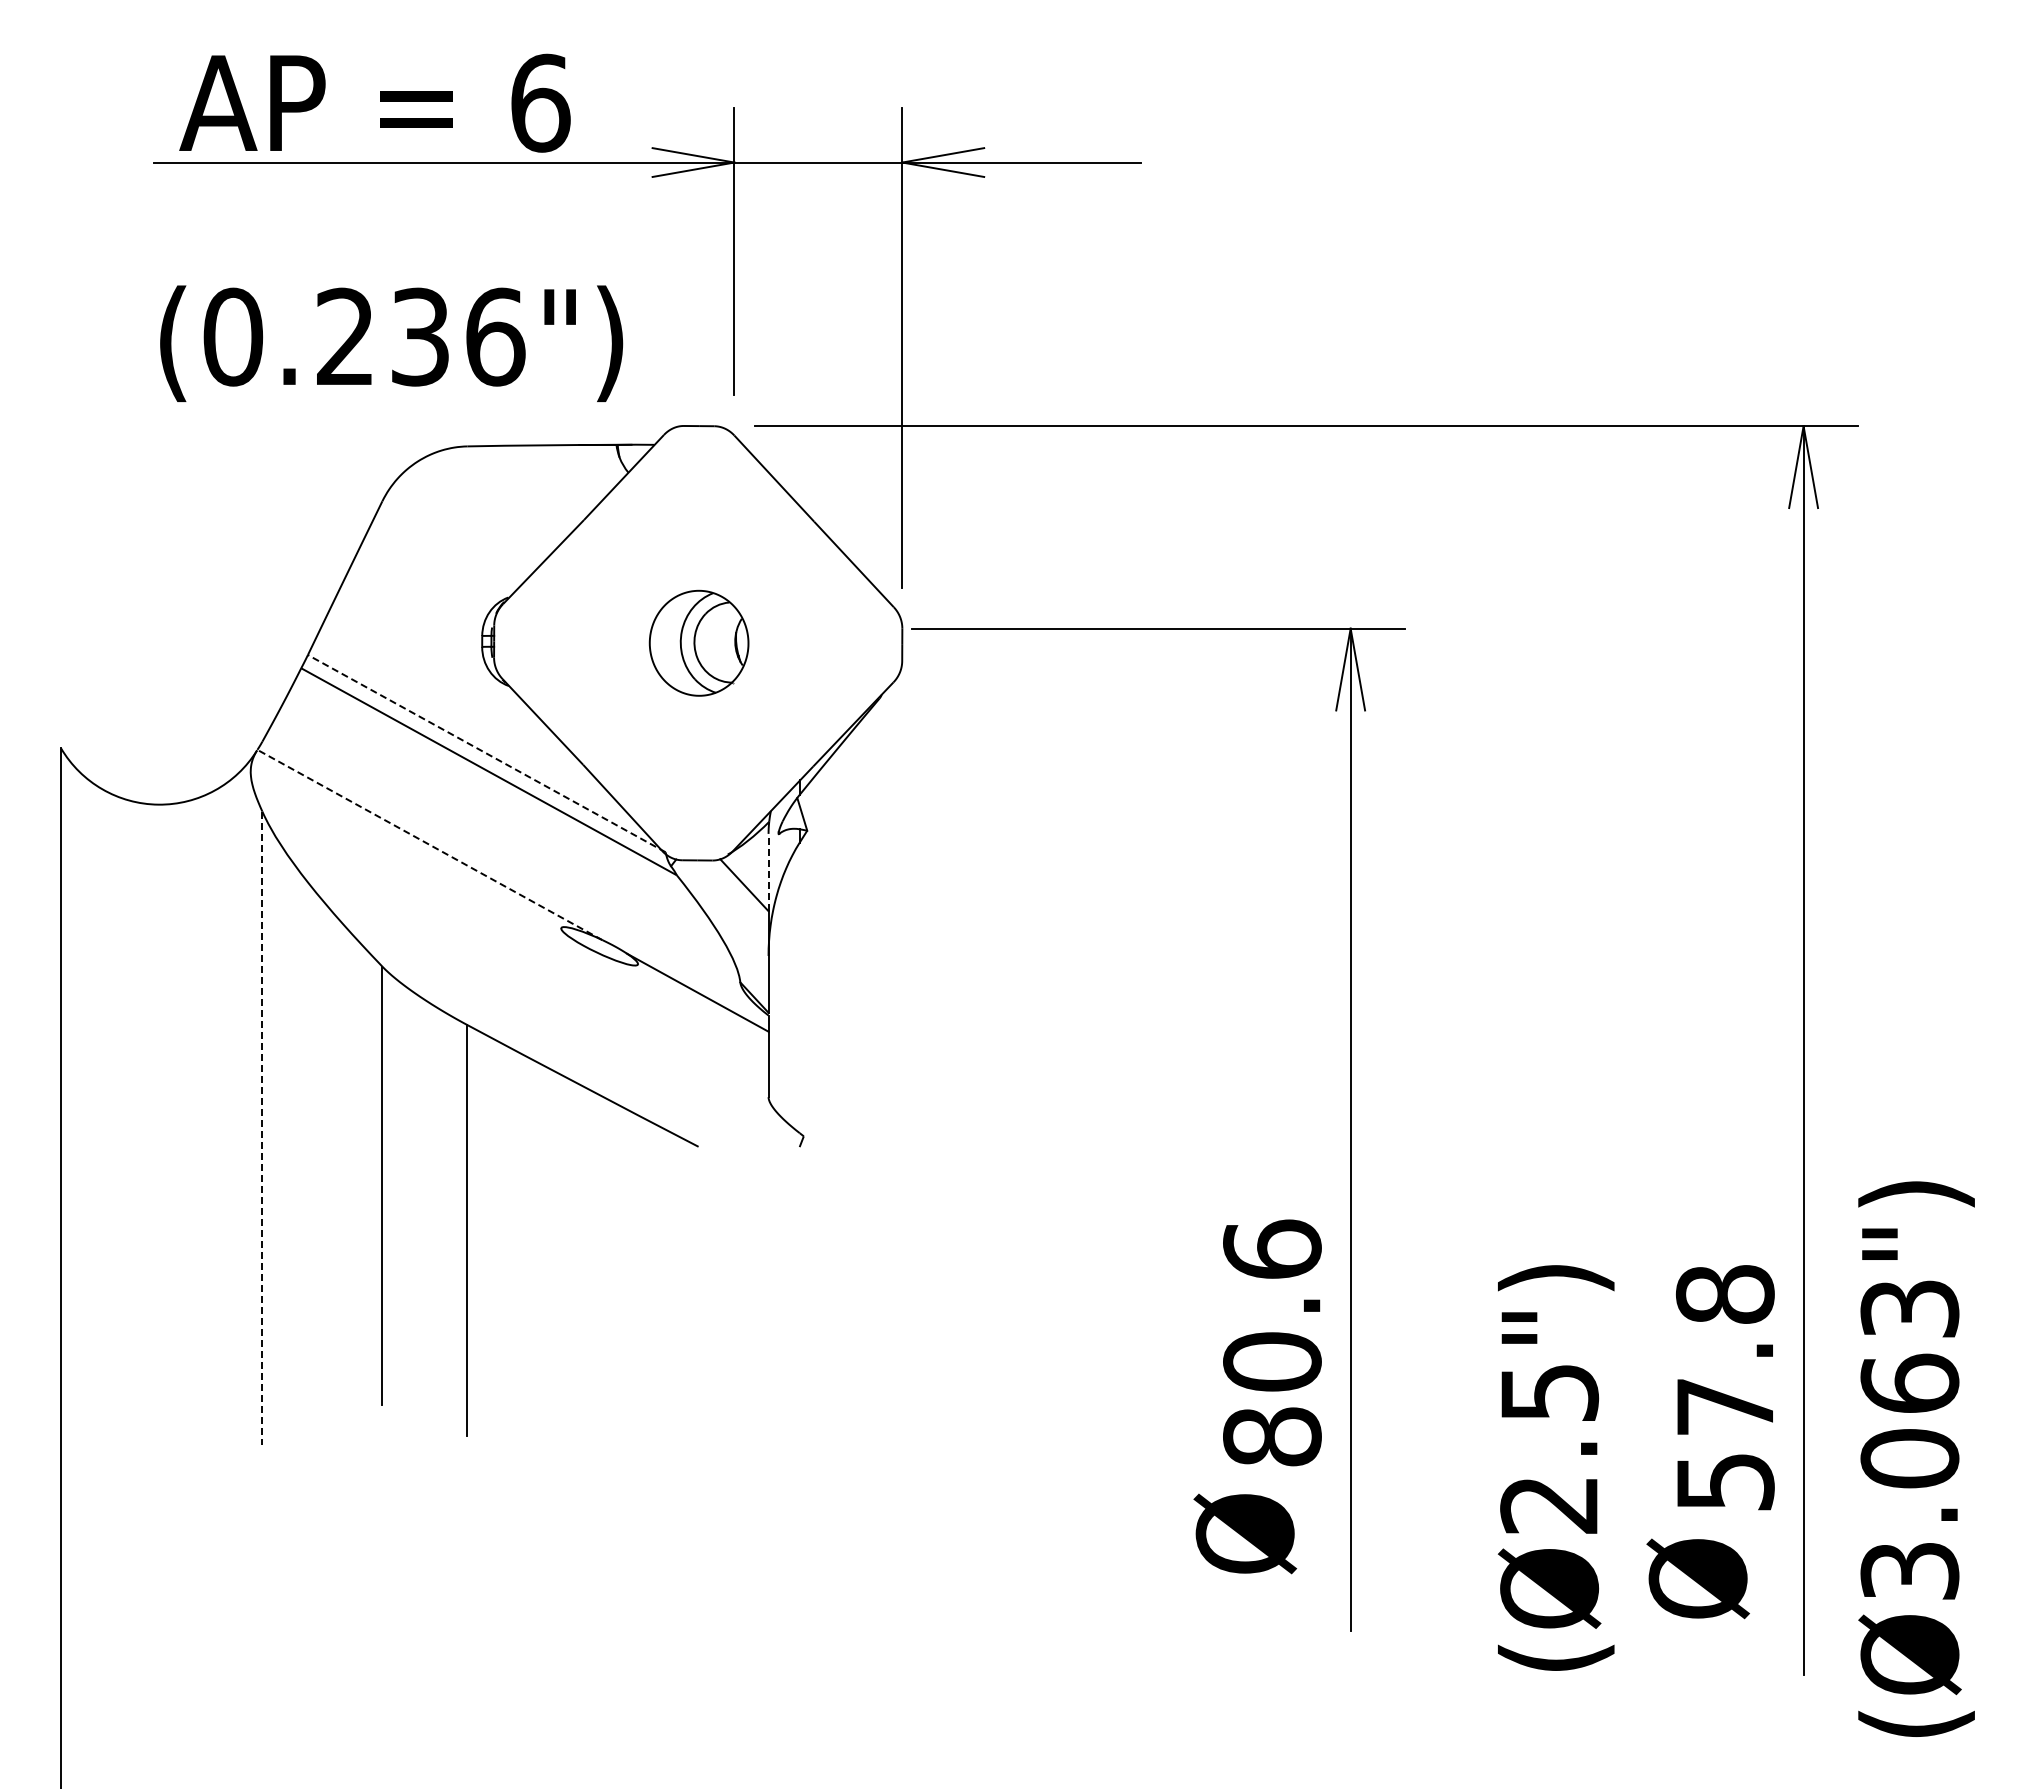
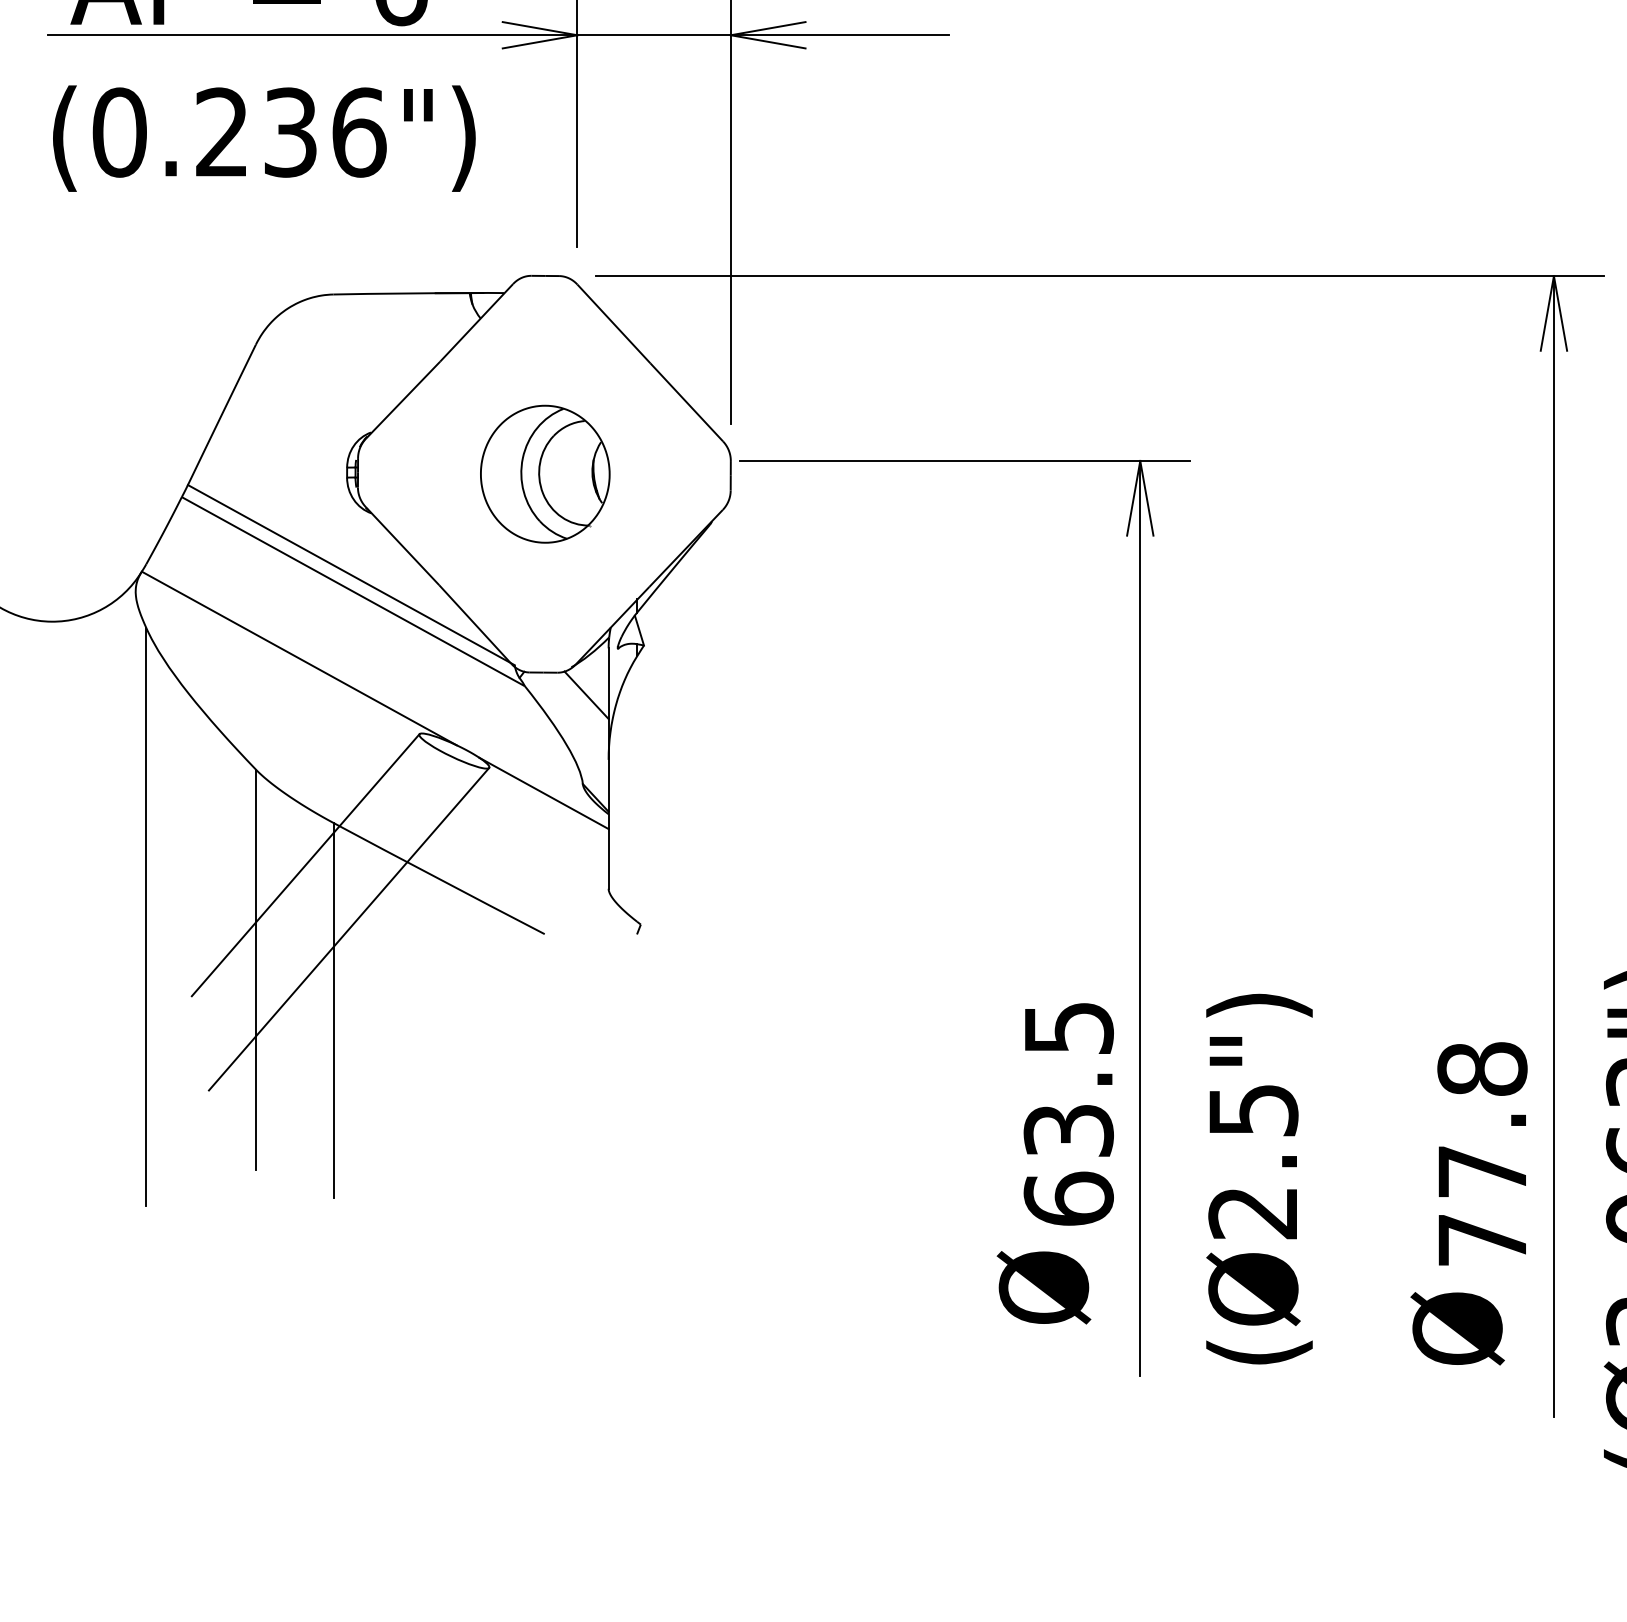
text: (391, 343) -> (264, 138), moved
part: (698, 643) -> (544, 474), size x1.43
line: (486, 753) -> (351, 574), dashed -> solid
line: (429, 844) -> (298, 658), dashed -> solid
line: (768, 872) -> (608, 683), dashed -> solid
line: (436, 1070) -> (305, 864), added
line: (262, 1128) -> (146, 917), dashed -> solid
line: (483, 1140) -> (348, 928), added
text: (1272, 1342) -> (1068, 1112), 80.6 -> 63.5
text: (1555, 1467) -> (1258, 1178), moved
text: (1725, 1482) -> (1482, 1240), 57.8 -> 77.8

